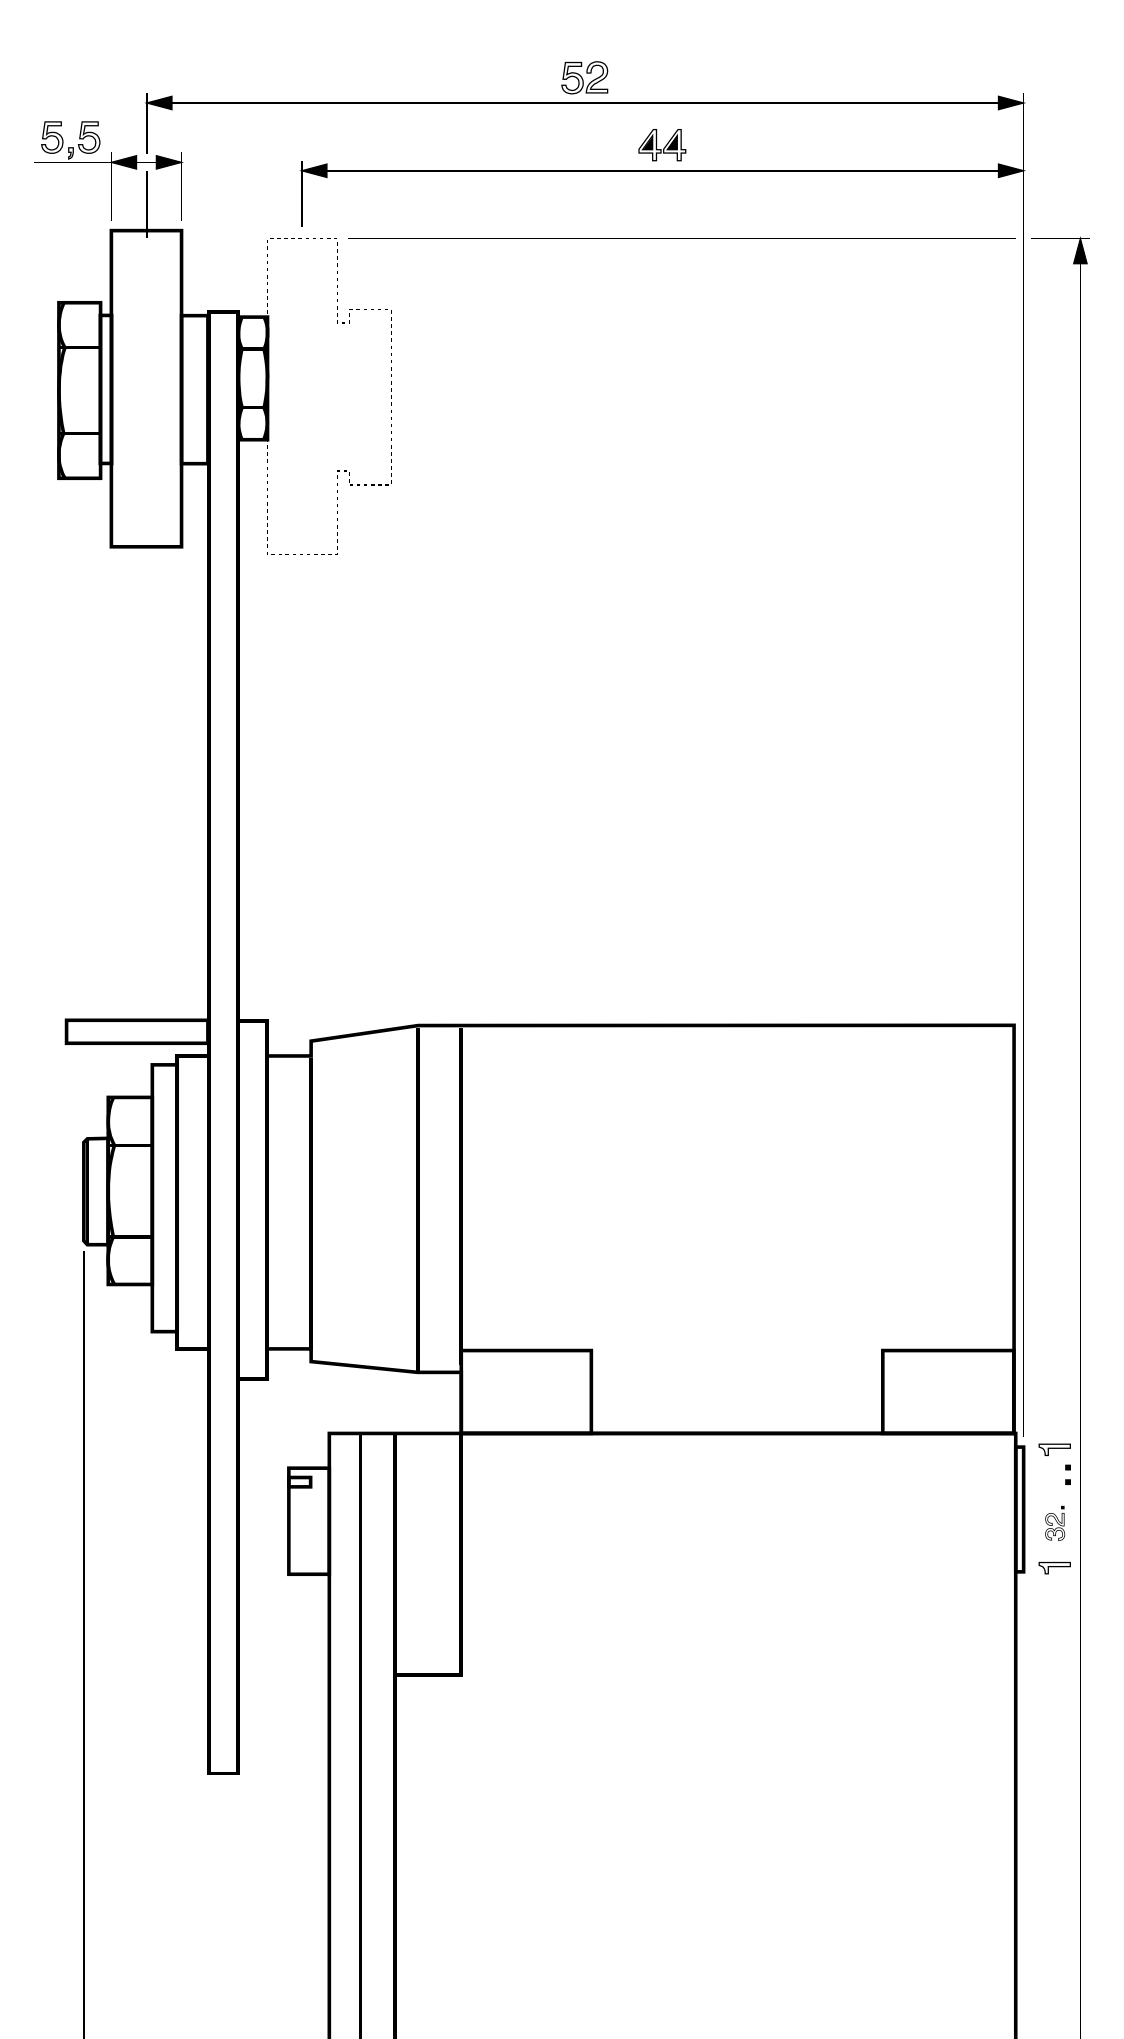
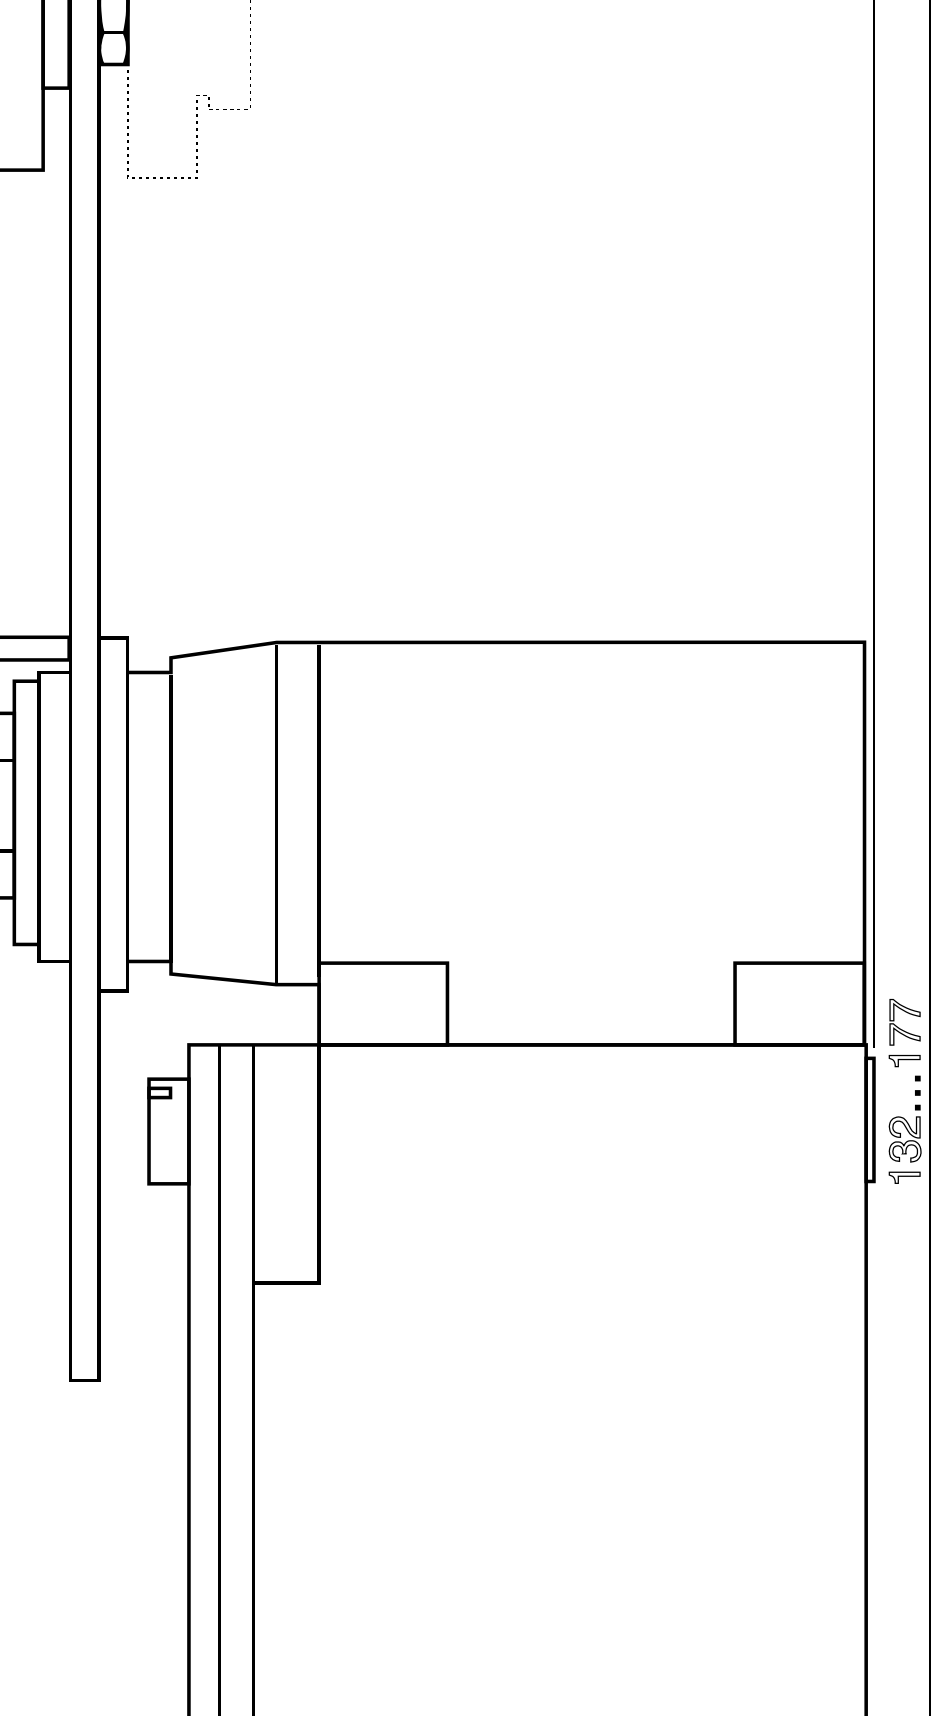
part: (1050, 1416) -> (900, 1028), added
part: (1054, 1523) -> (904, 1133), size x1.67

